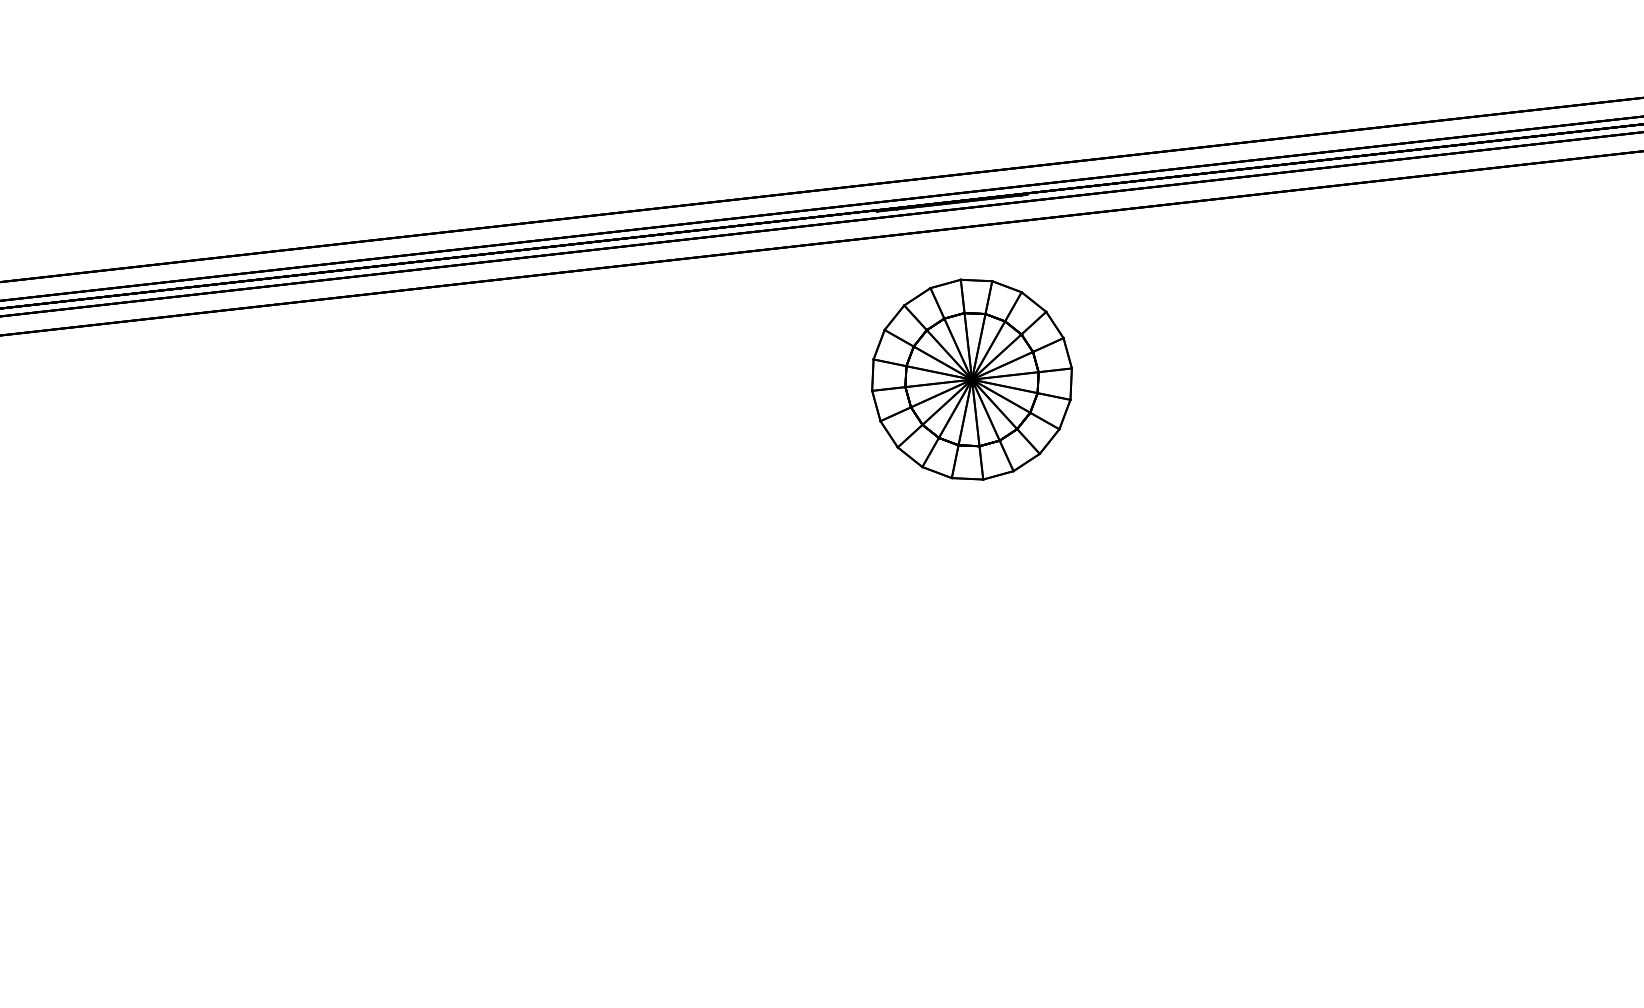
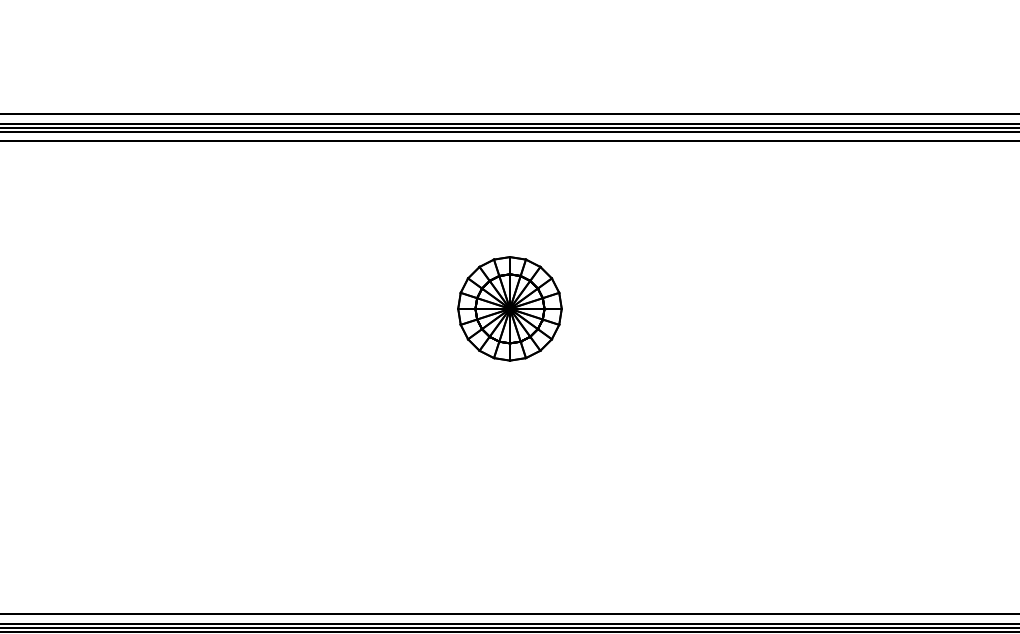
part: (970, 379) -> (509, 308), moved

